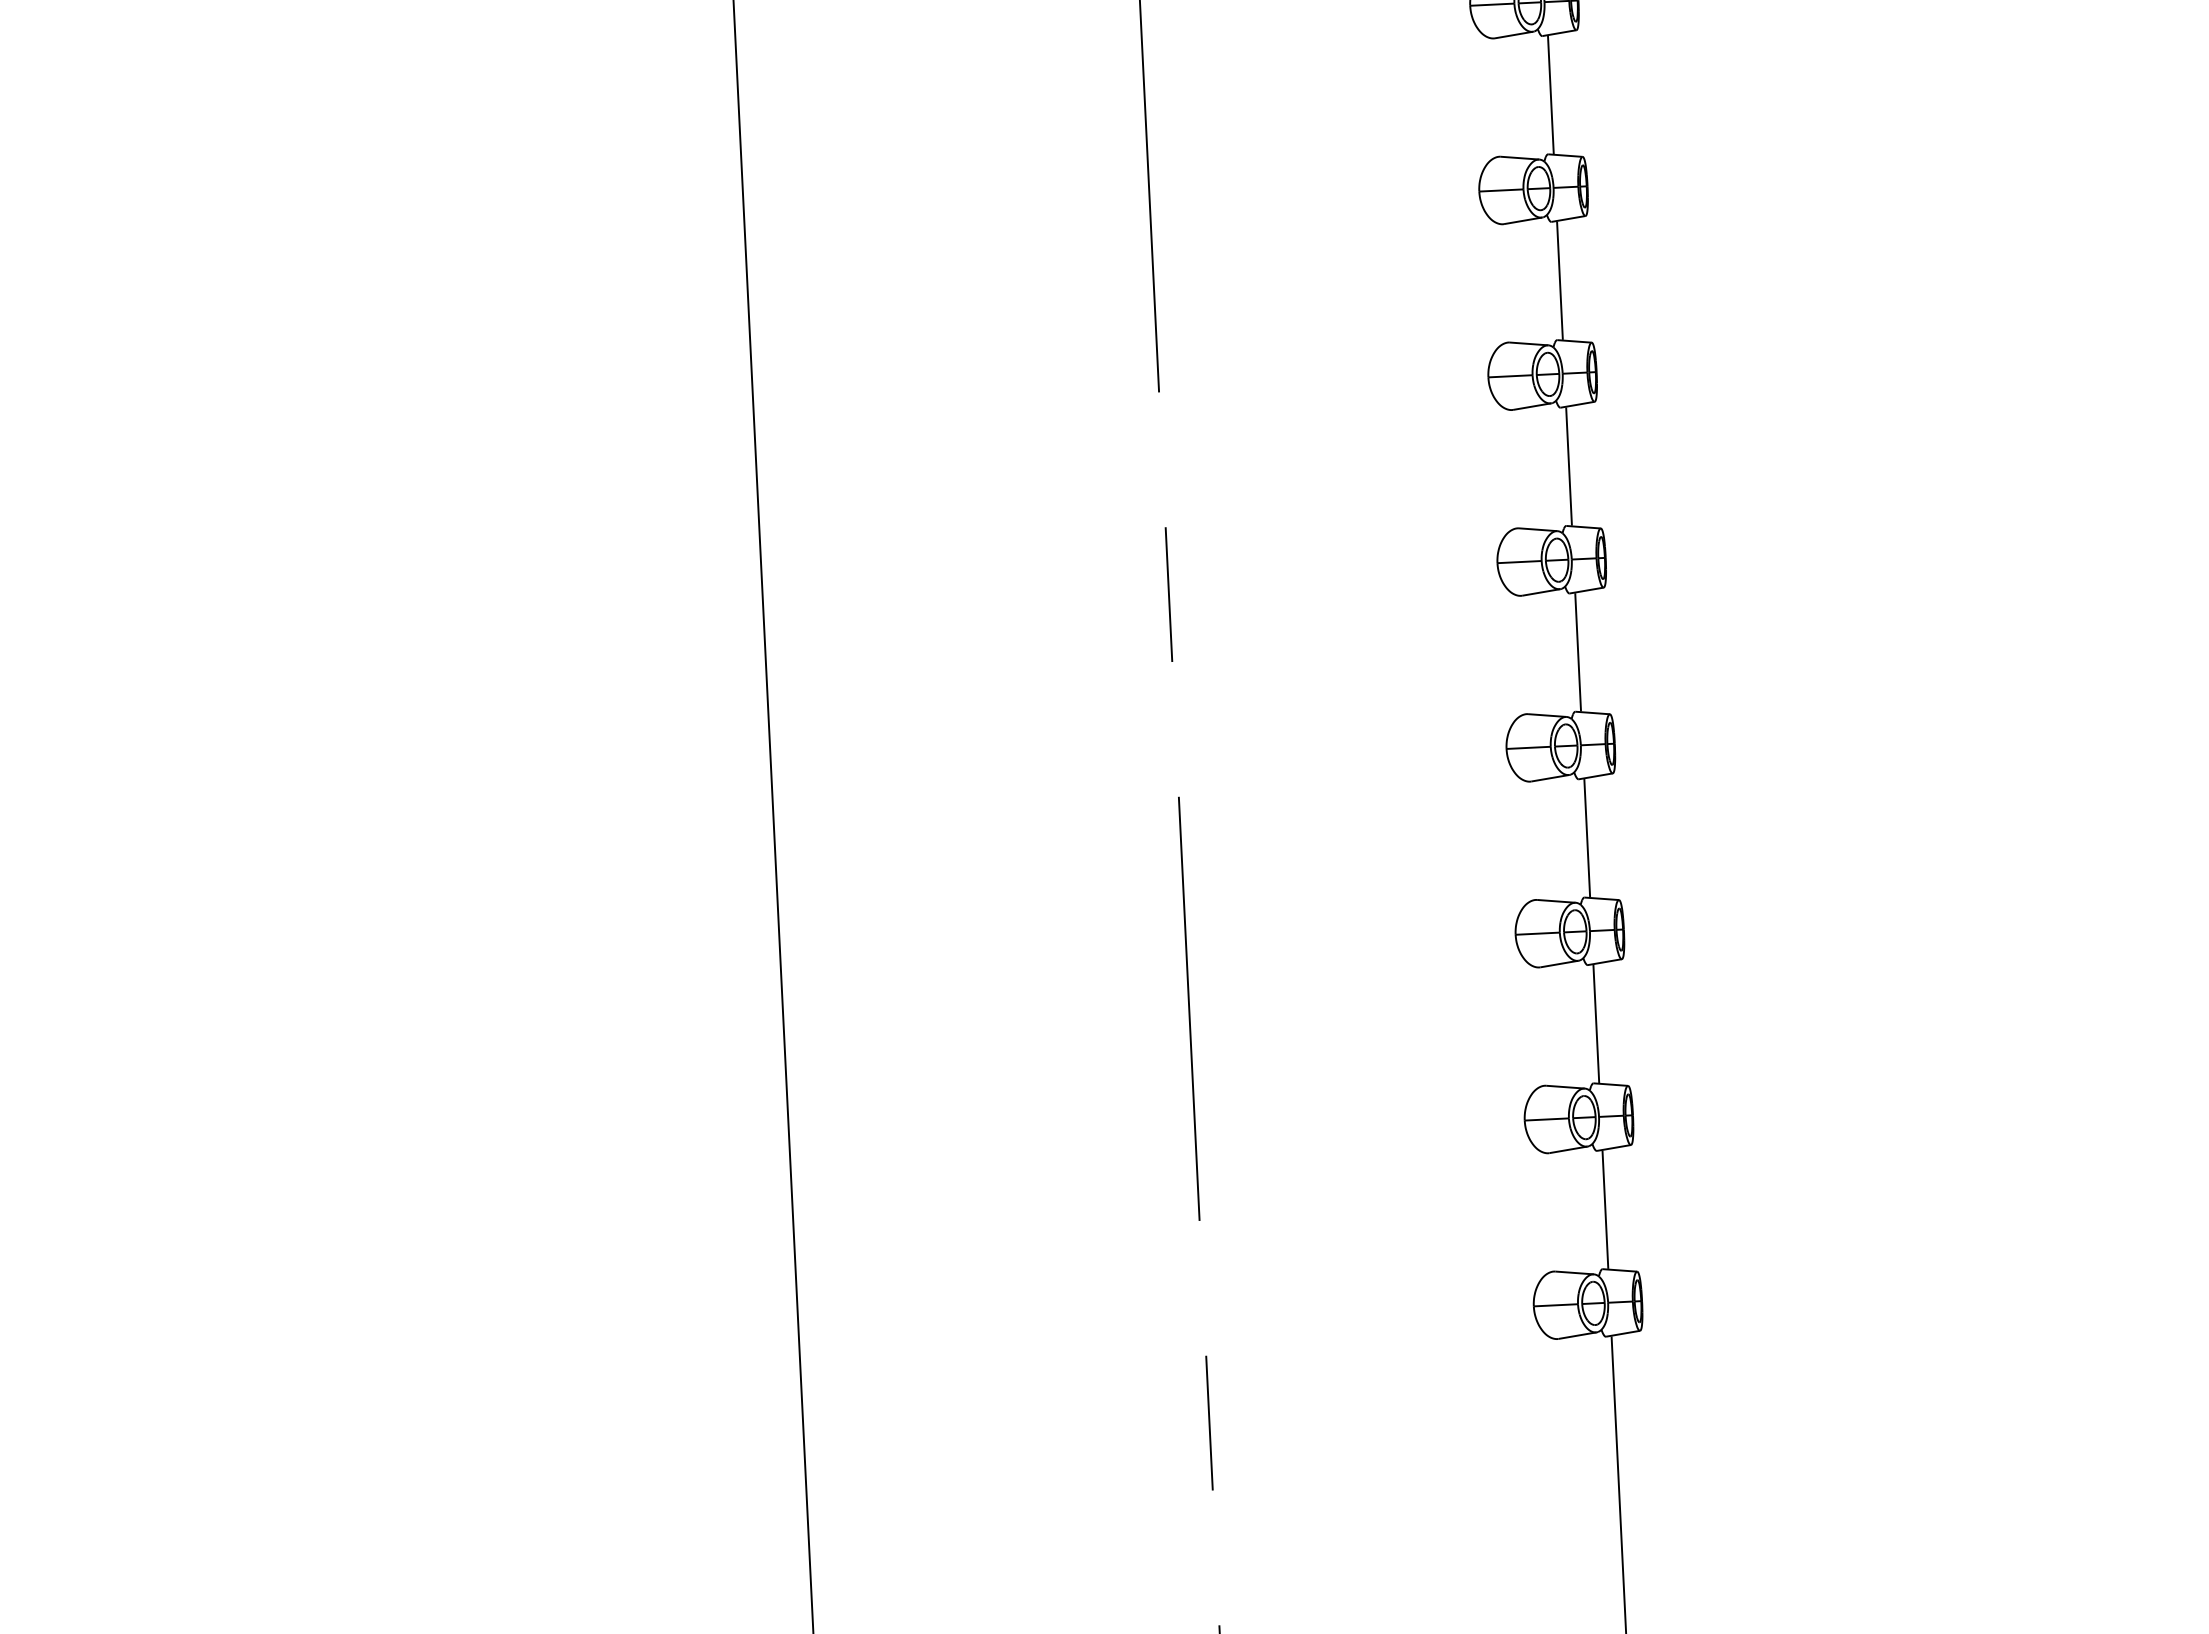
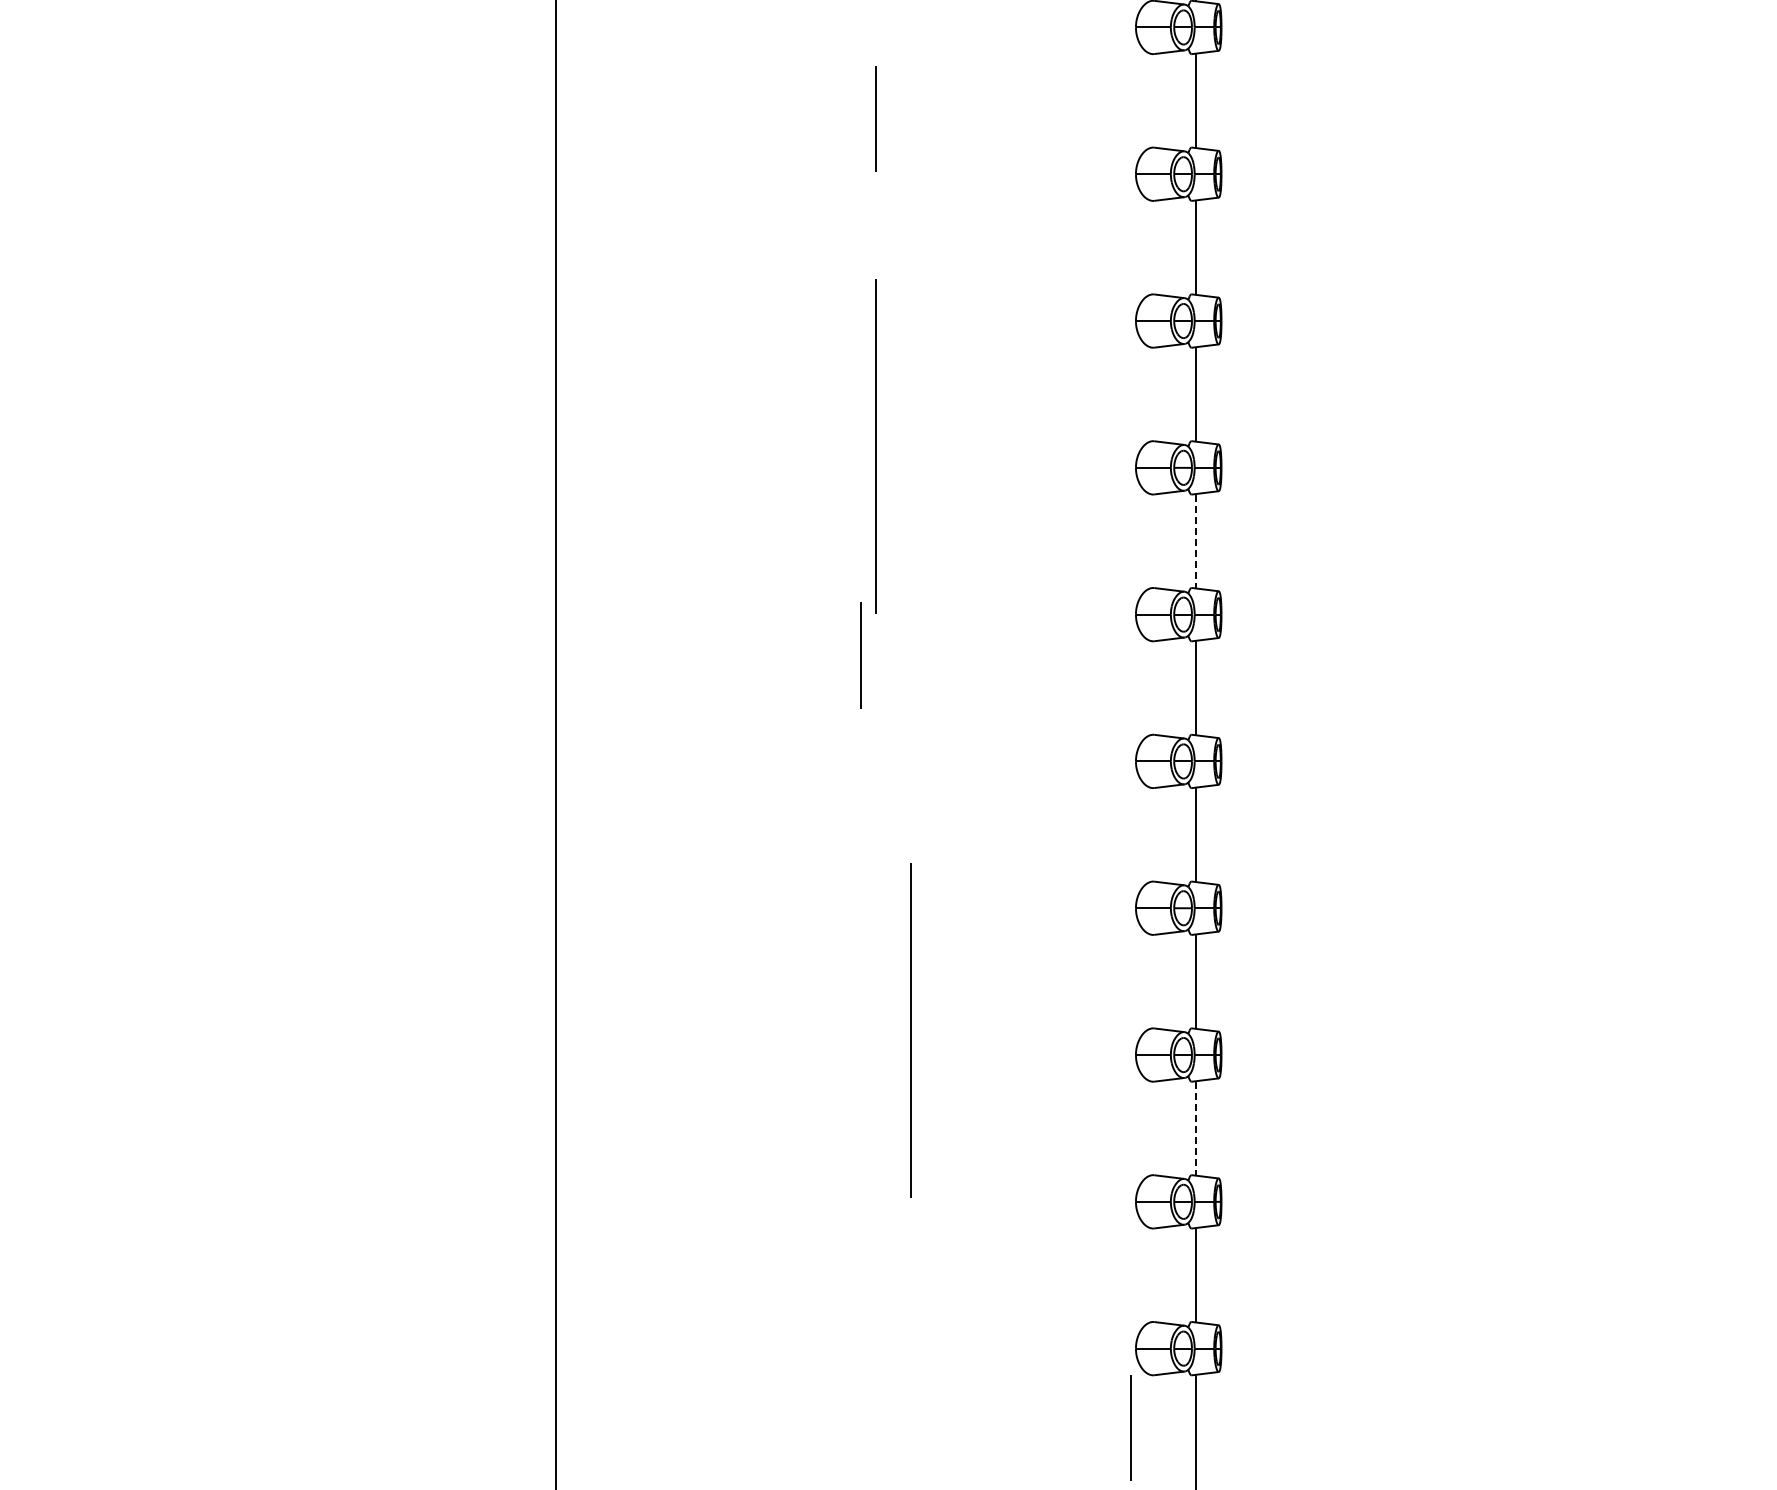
line: (1560, 281) -> (1196, 541), solid -> dashed
line: (1168, 594) -> (860, 655), moved
line: (1188, 1008) -> (910, 1030), moved
line: (1596, 1023) -> (1196, 1128), solid -> dashed
line: (1209, 1422) -> (1130, 1427), moved

